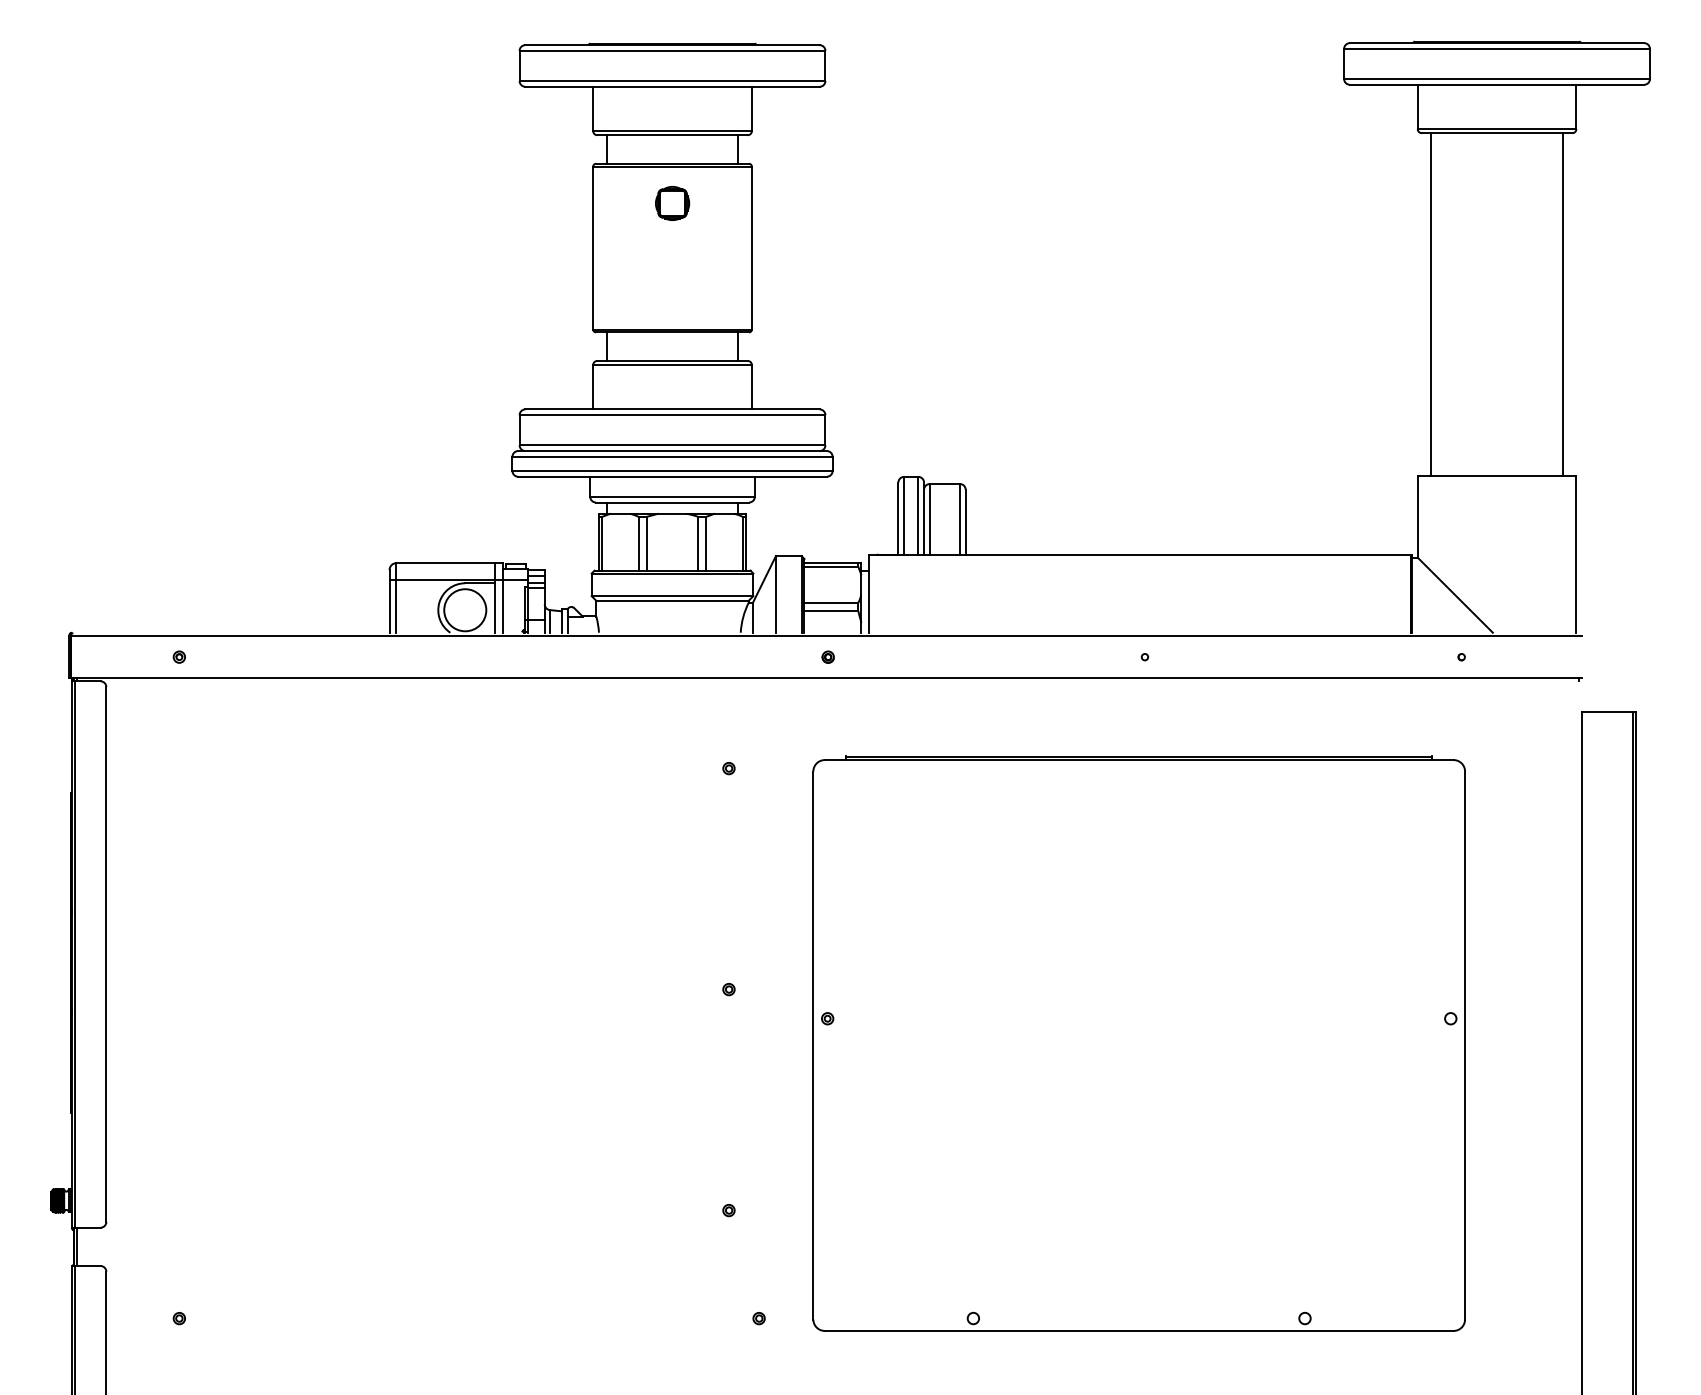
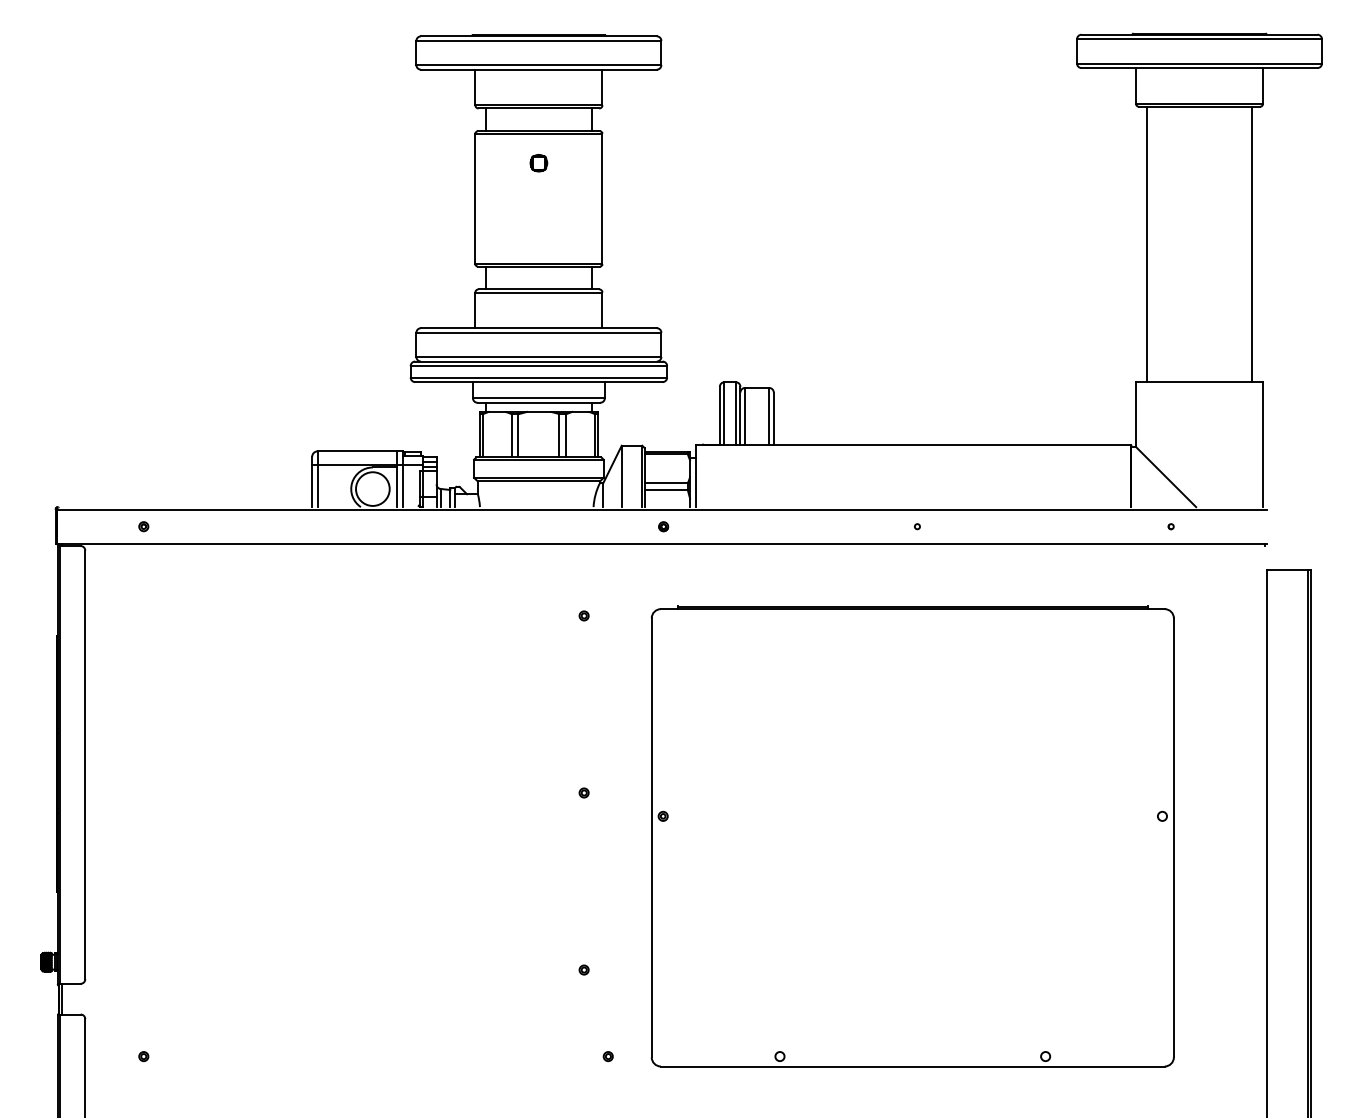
part: (672, 203) -> (538, 163), size x0.62

